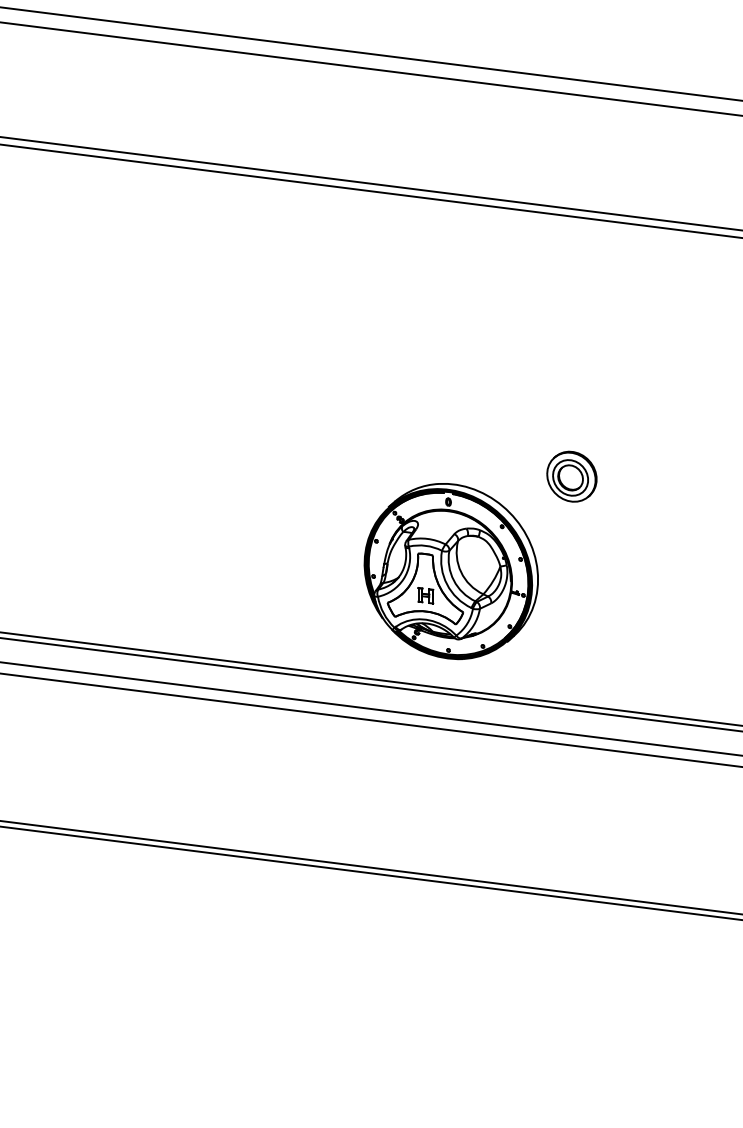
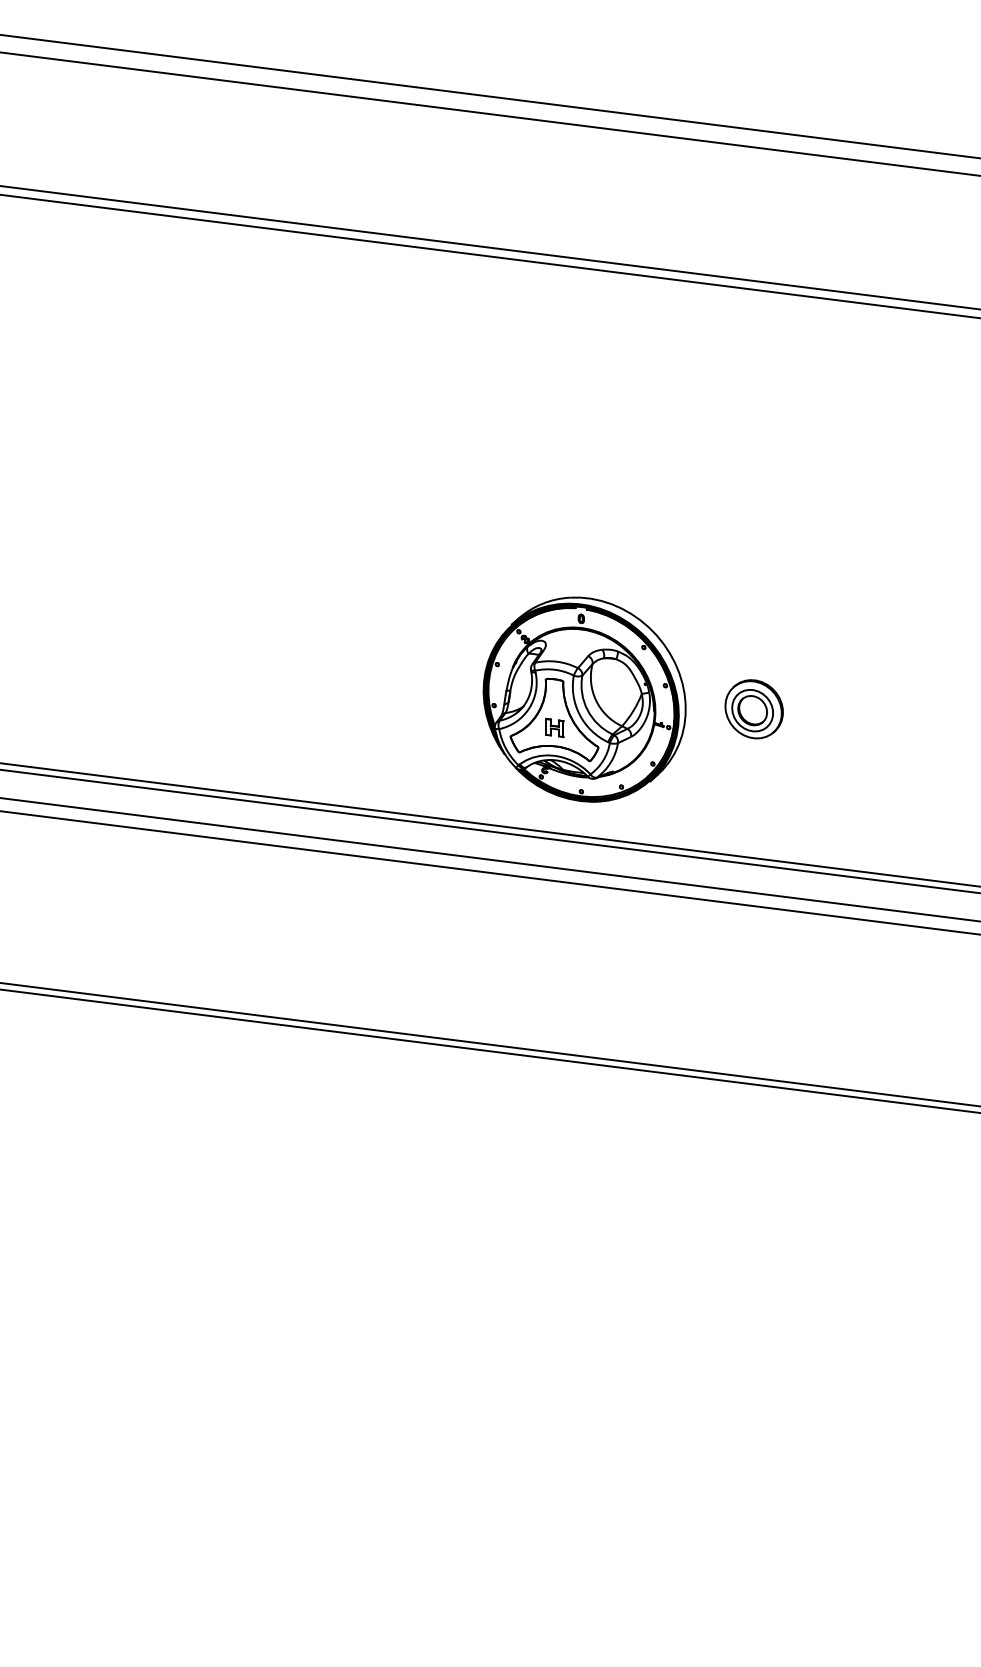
part: (571, 476) -> (753, 709), moved

